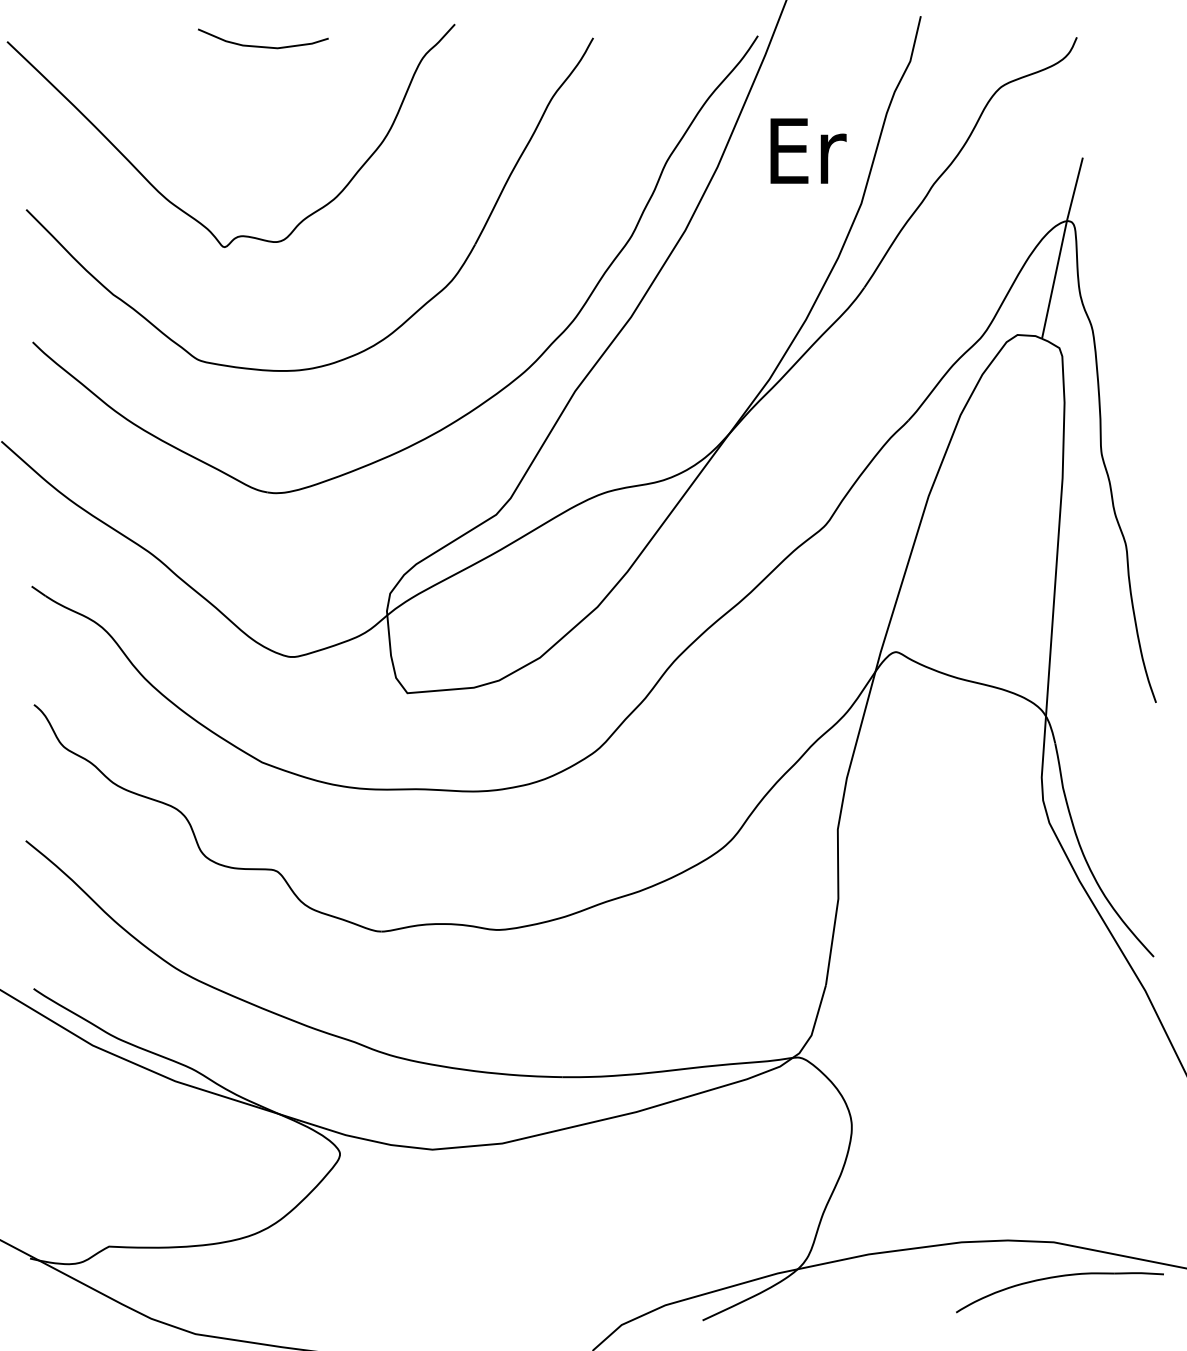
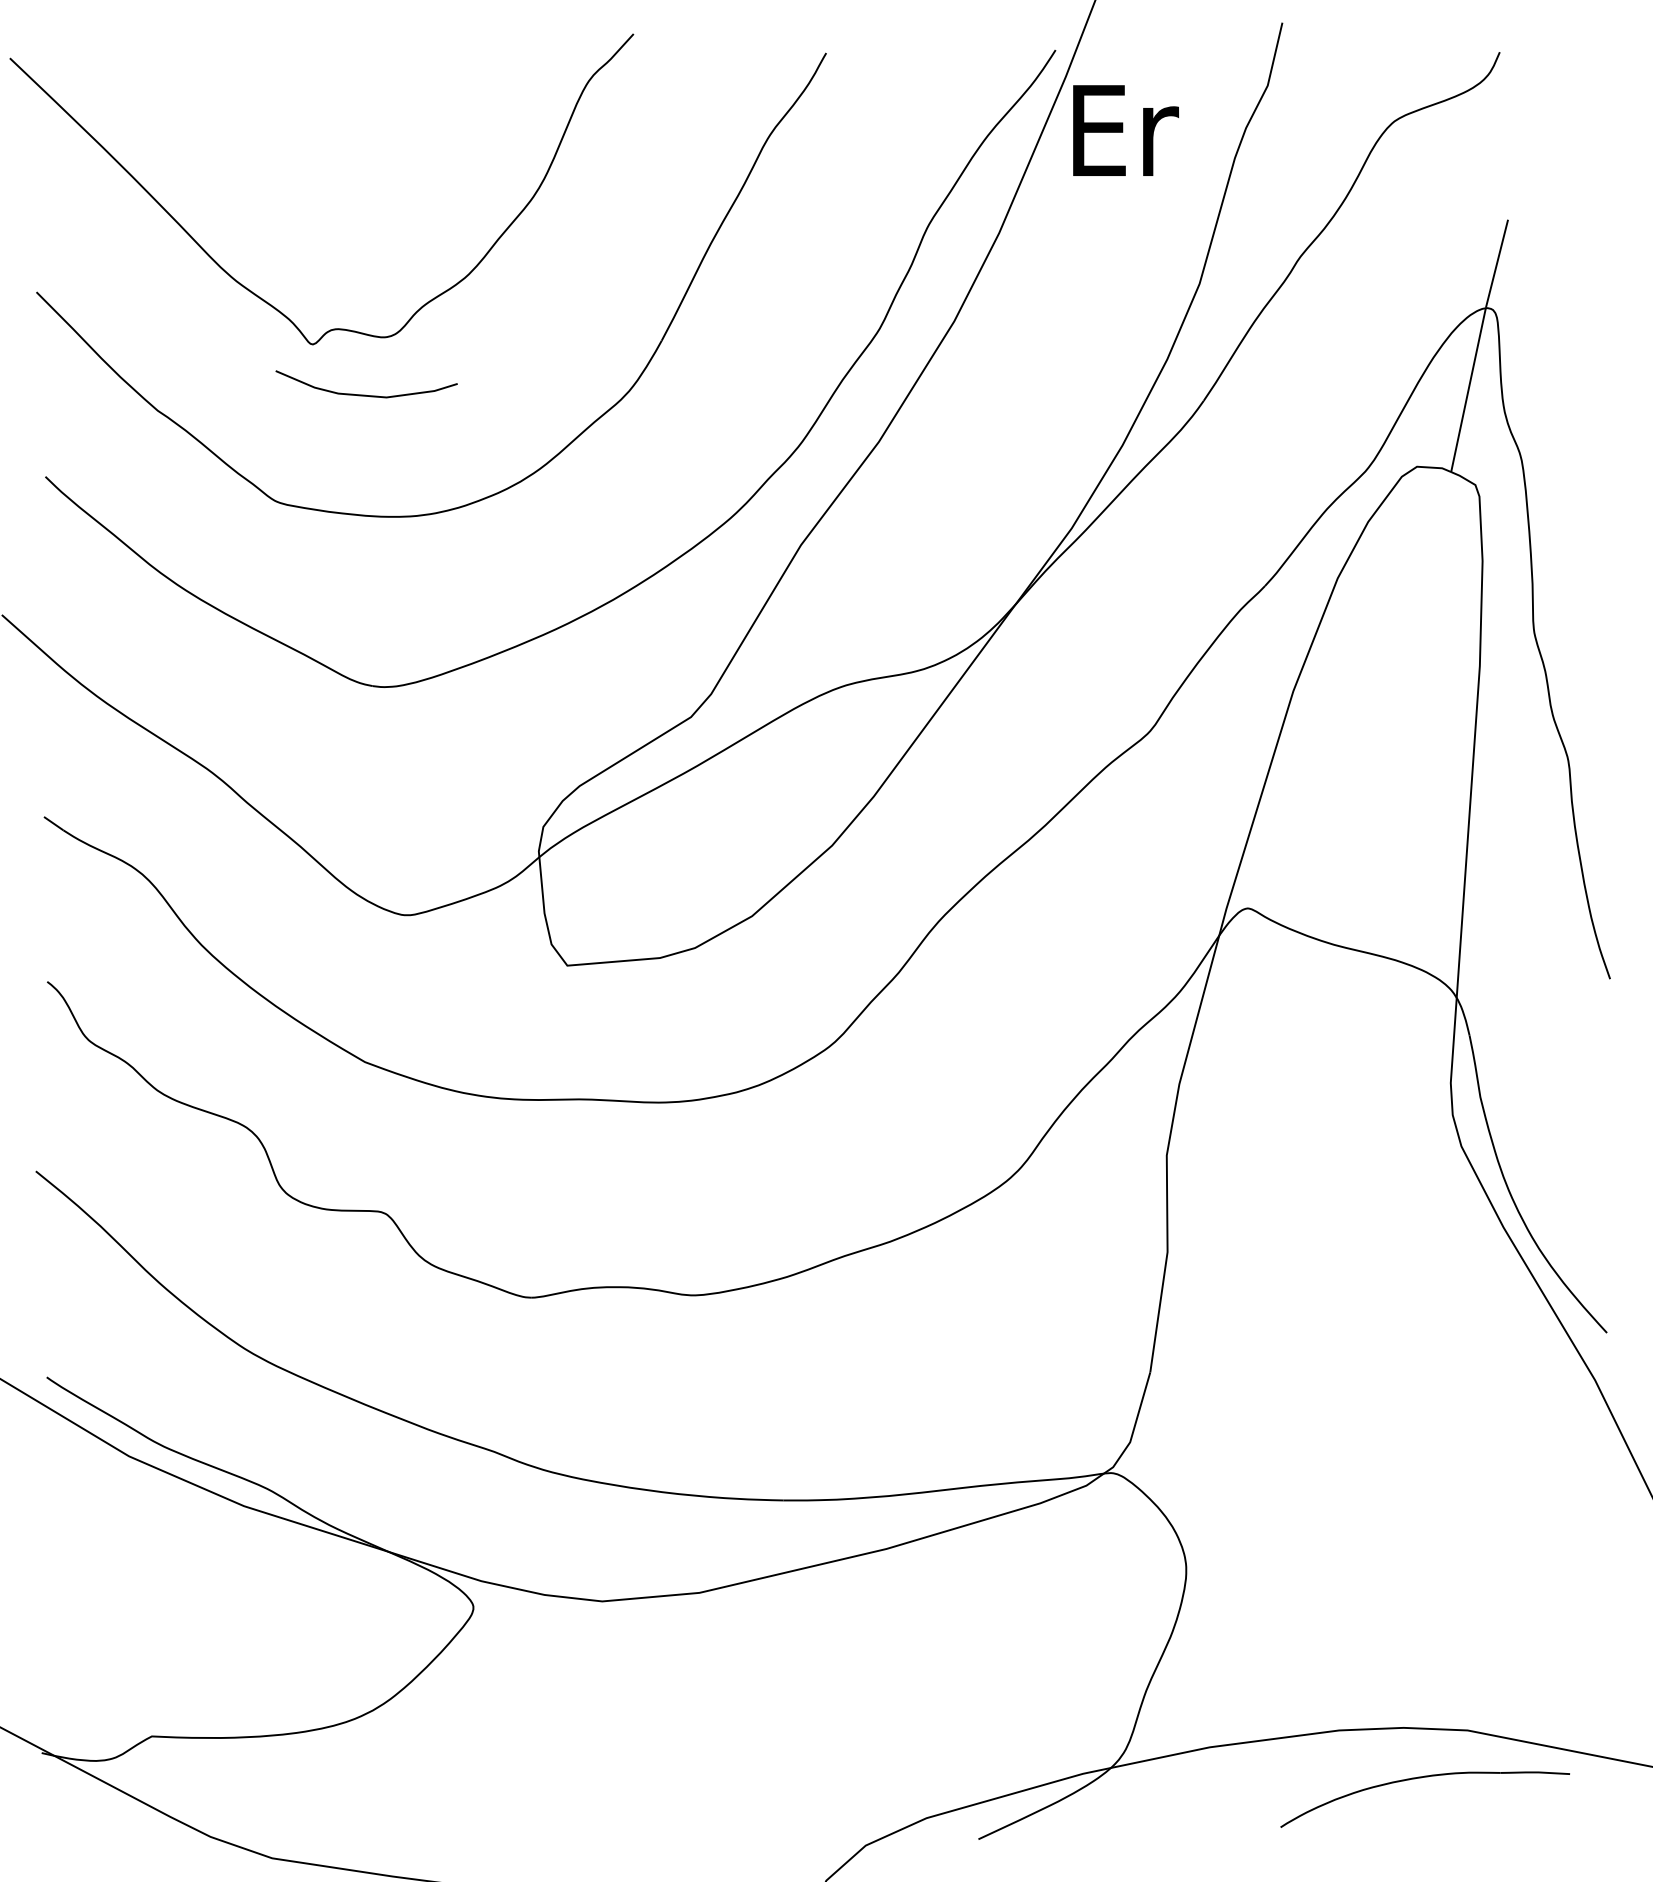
curve: (262, 46) -> (365, 394), moved
text: (808, 151) -> (1125, 130), moved
part: (1057, 1277) -> (1421, 1778), moved

